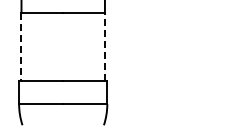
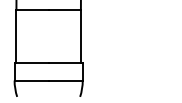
line: (21, 47) -> (16, 36), dashed -> solid
line: (104, 47) -> (80, 36), dashed -> solid

